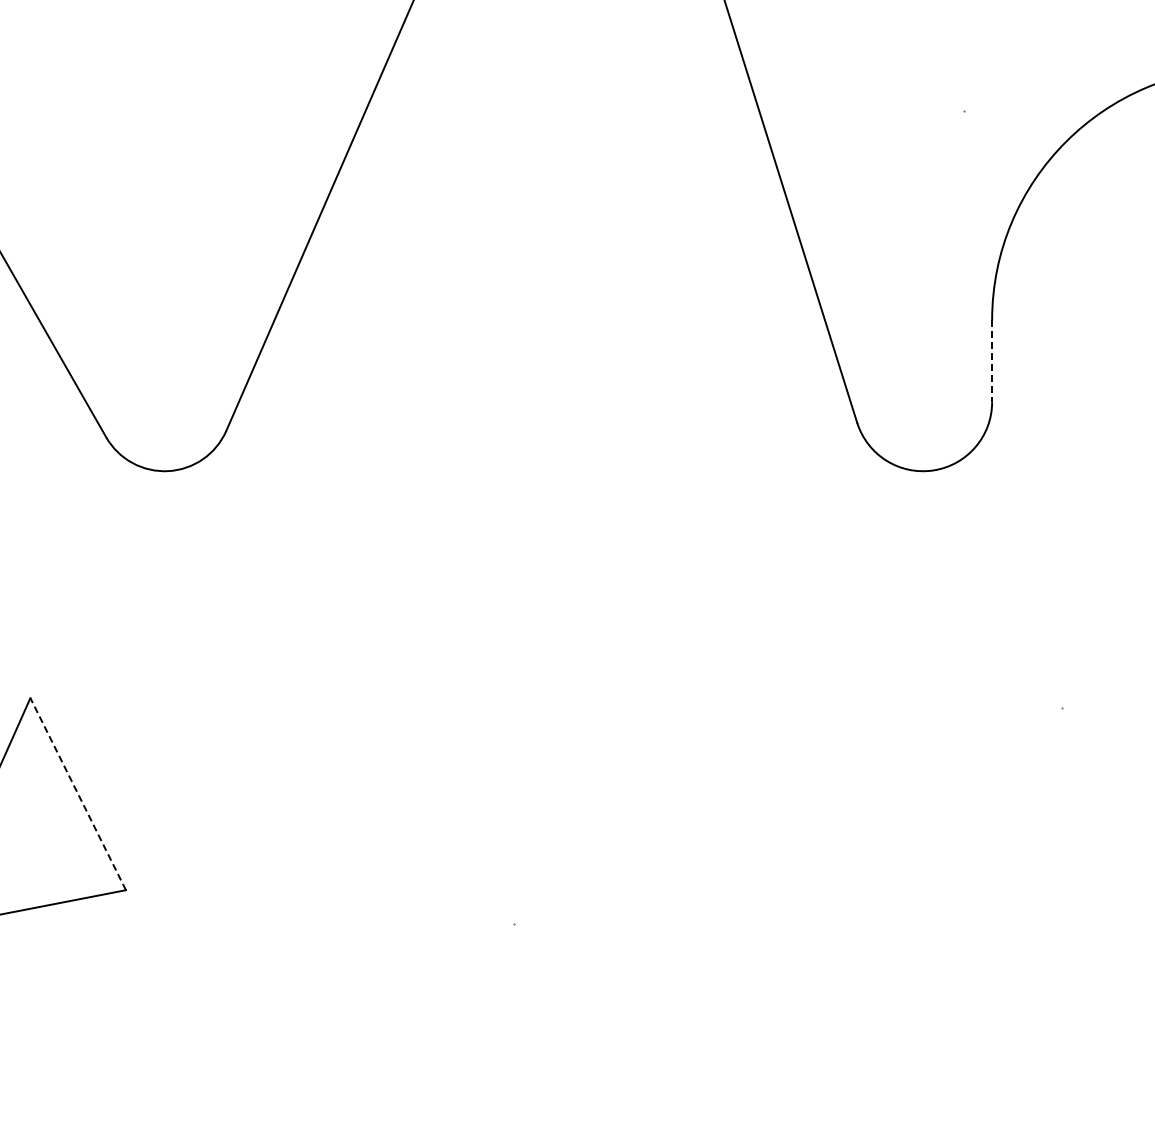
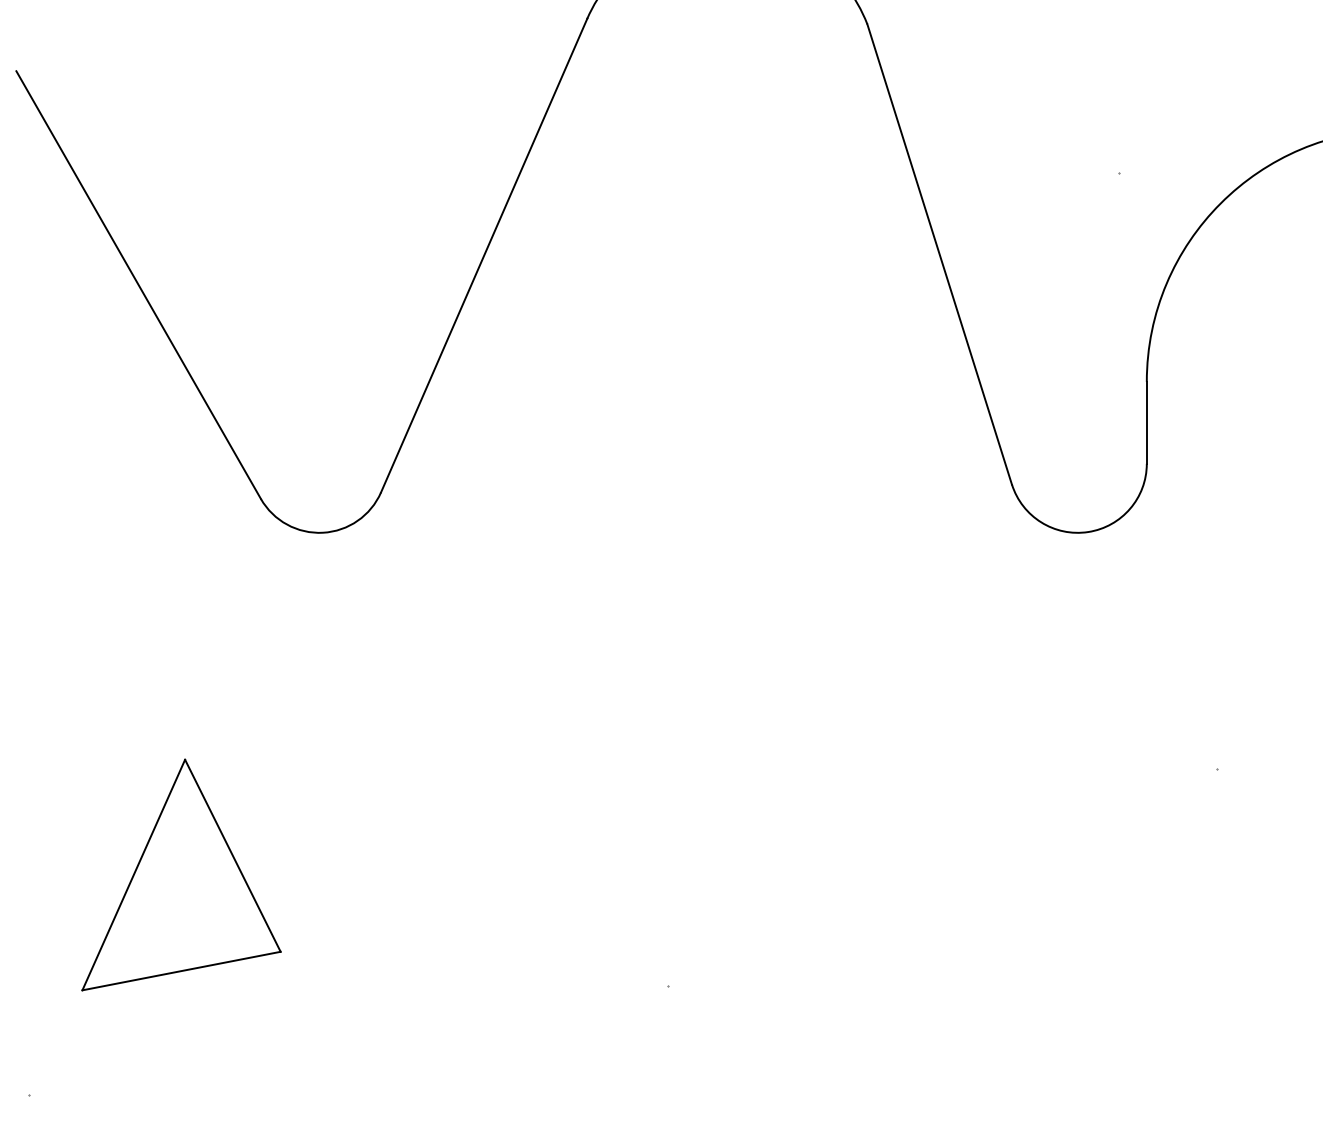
line: (991, 360) -> (1146, 422), dashed -> solid
line: (77, 793) -> (232, 855), dashed -> solid

